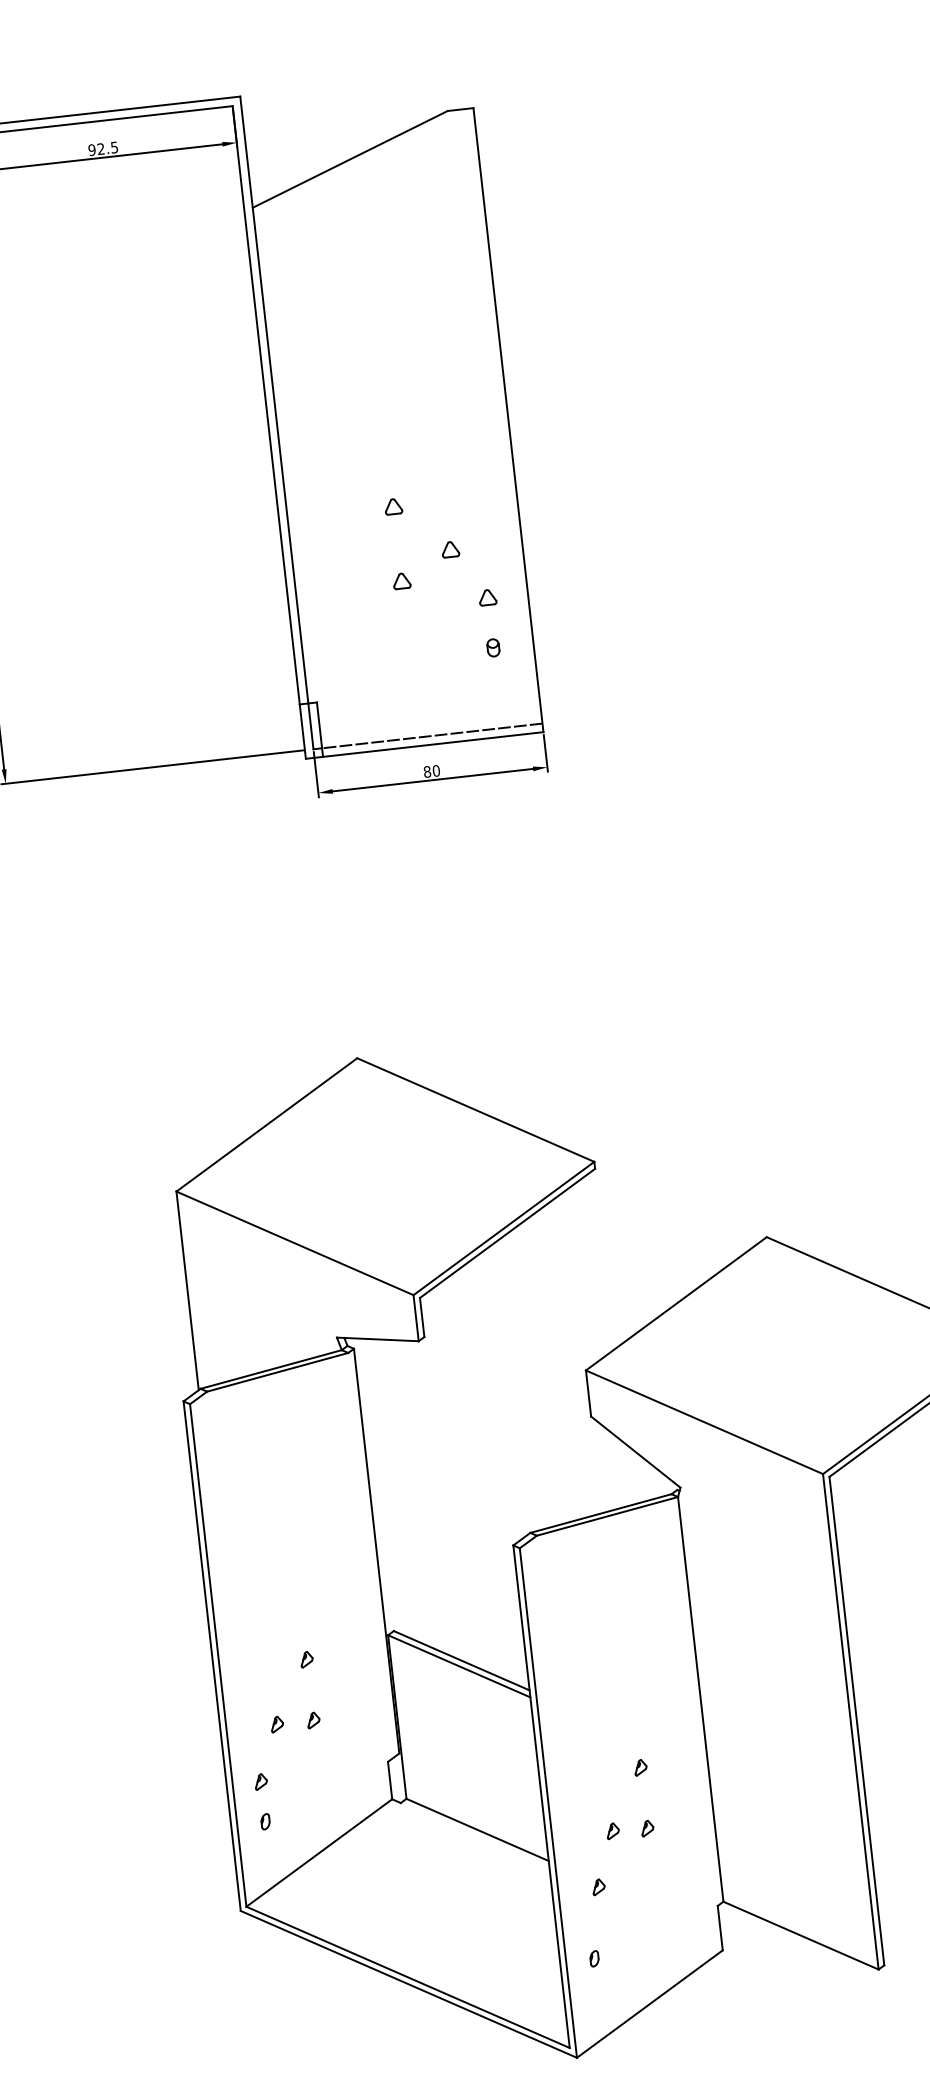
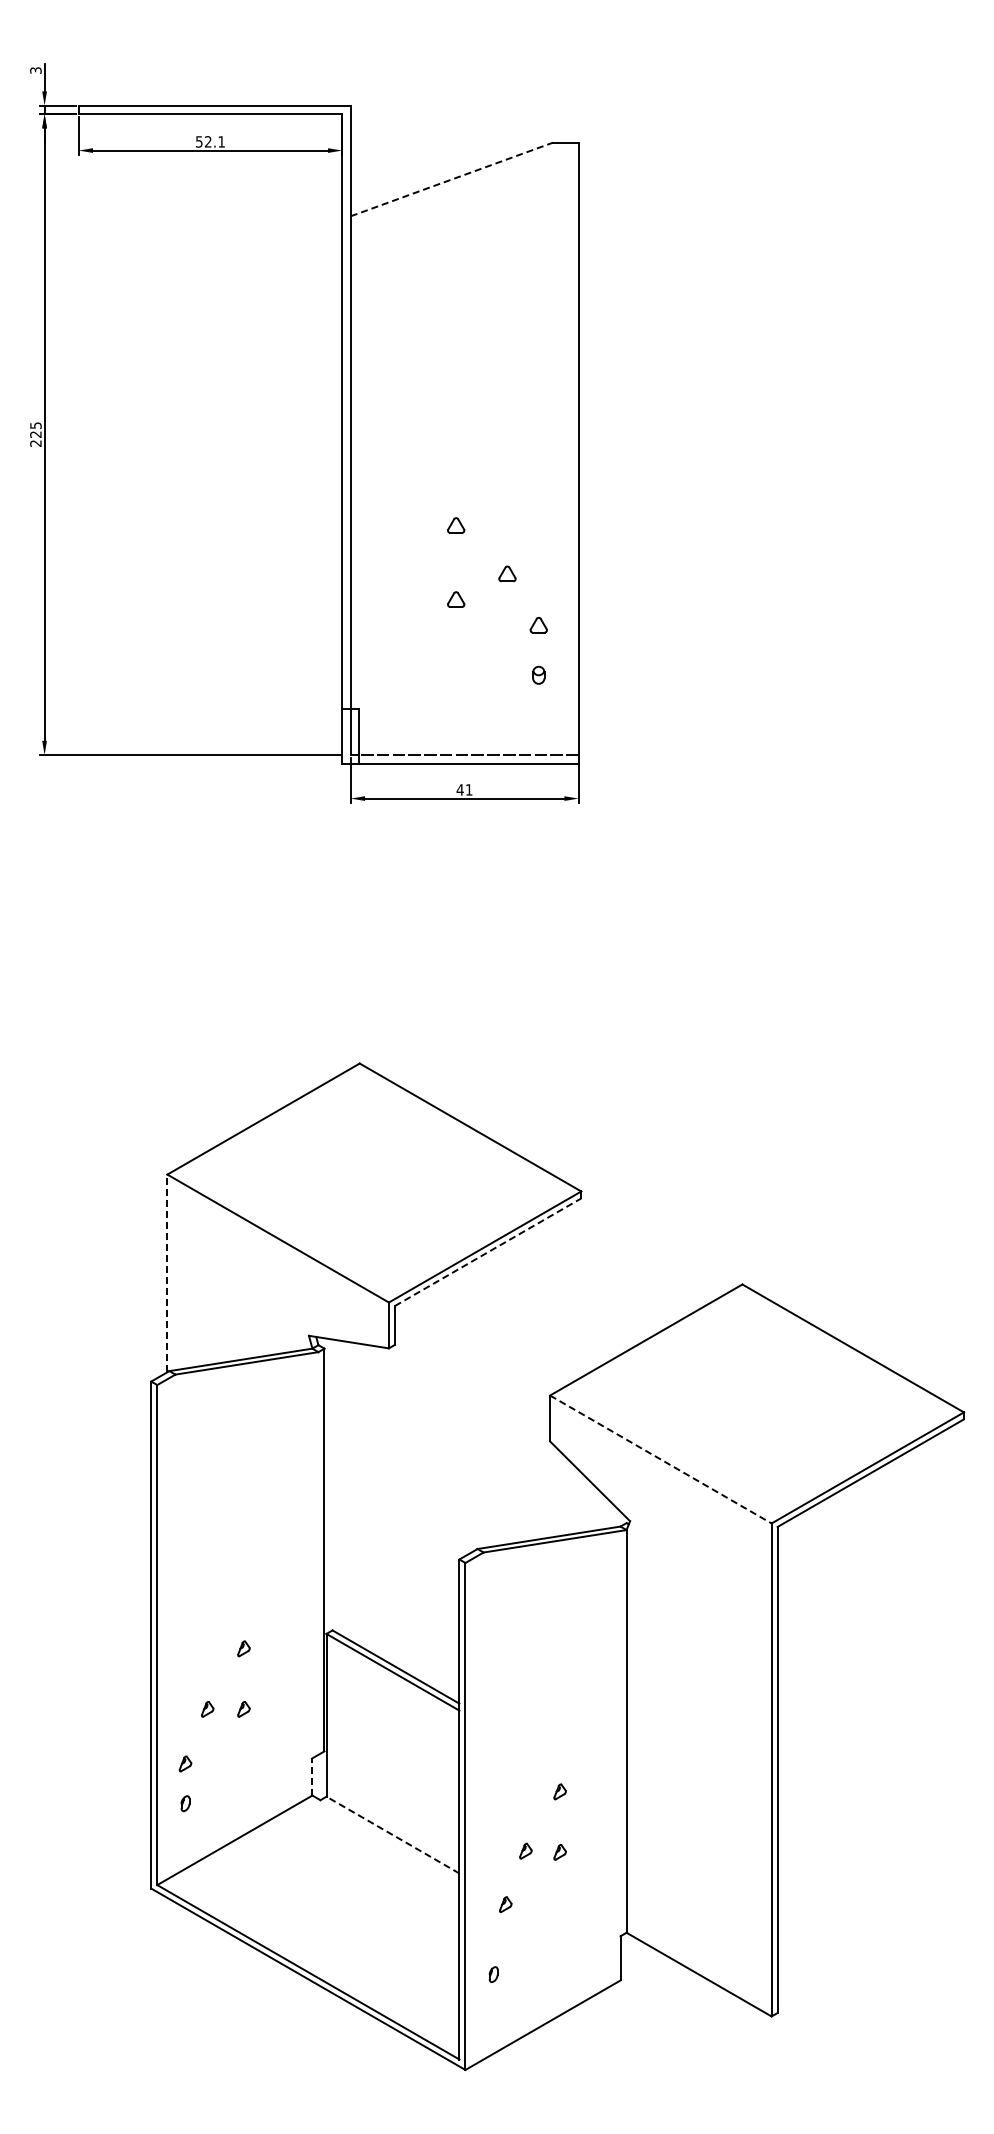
text: (102, 148) -> (209, 141), 92.5 -> 52.1
line: (349, 159) -> (451, 179), solid -> dashed
text: (431, 771) -> (464, 789), 80 -> 41
line: (507, 1233) -> (488, 1252), solid -> dashed
line: (187, 1290) -> (167, 1273), solid -> dashed
line: (704, 1422) -> (660, 1459), solid -> dashed
line: (390, 1780) -> (312, 1776), solid -> dashed
line: (477, 1830) -> (392, 1835), solid -> dashed

